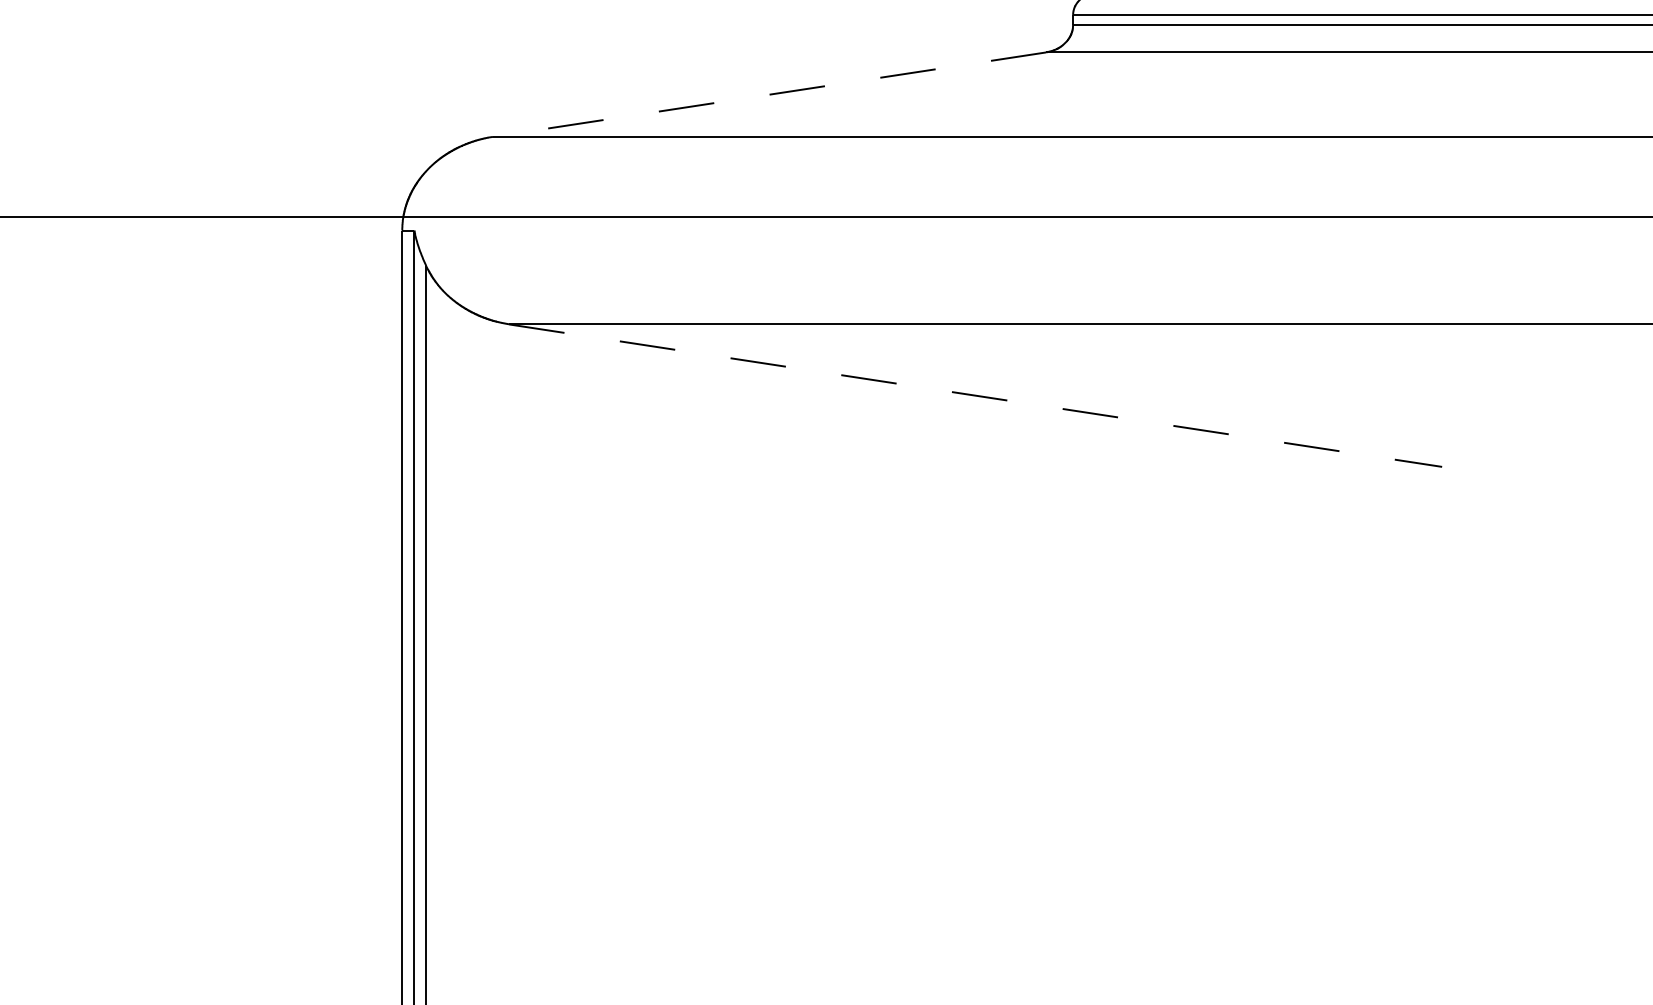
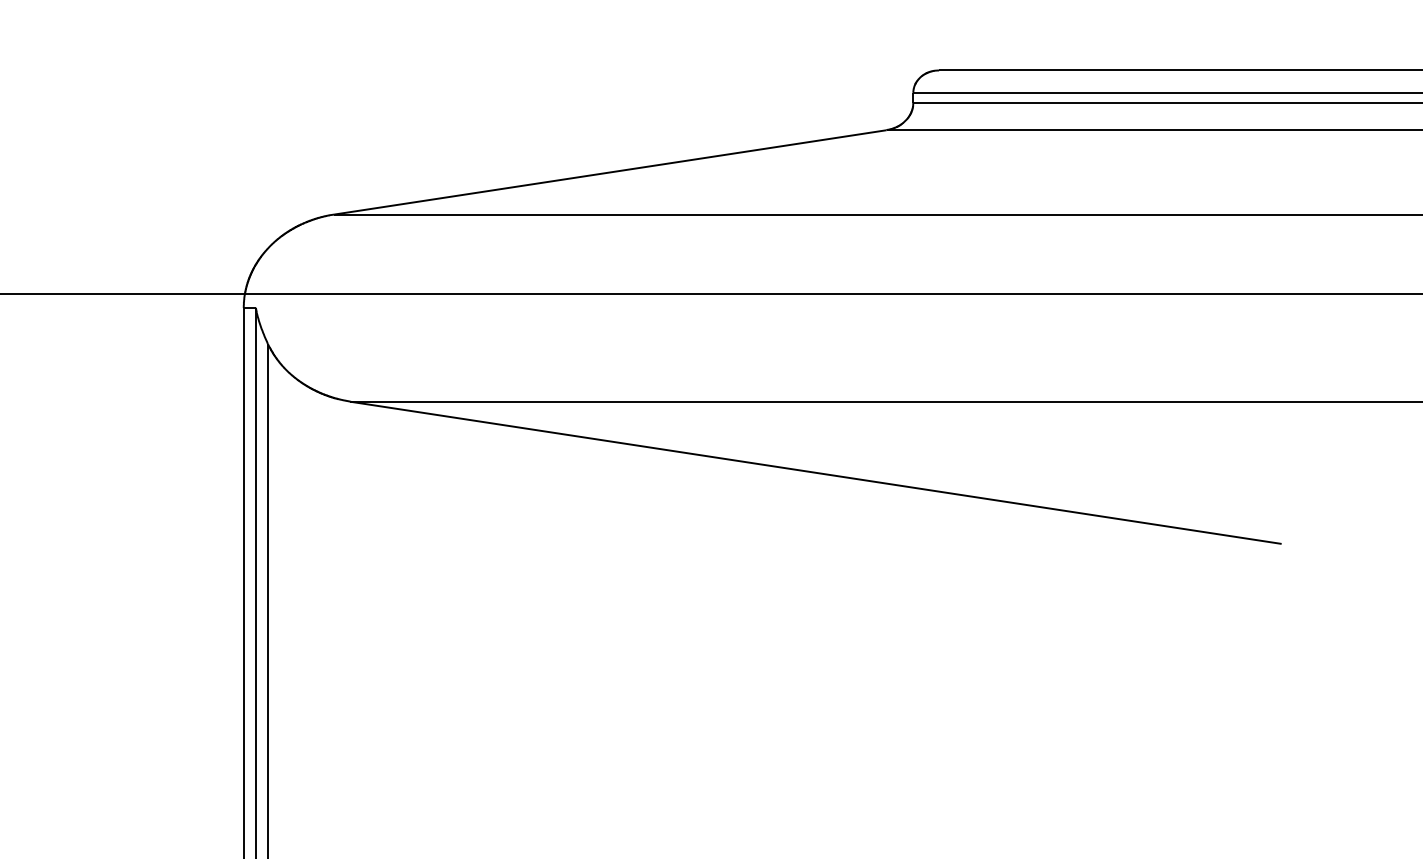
line: (769, 94) -> (610, 172), dashed -> solid
line: (975, 395) -> (815, 472), dashed -> solid

